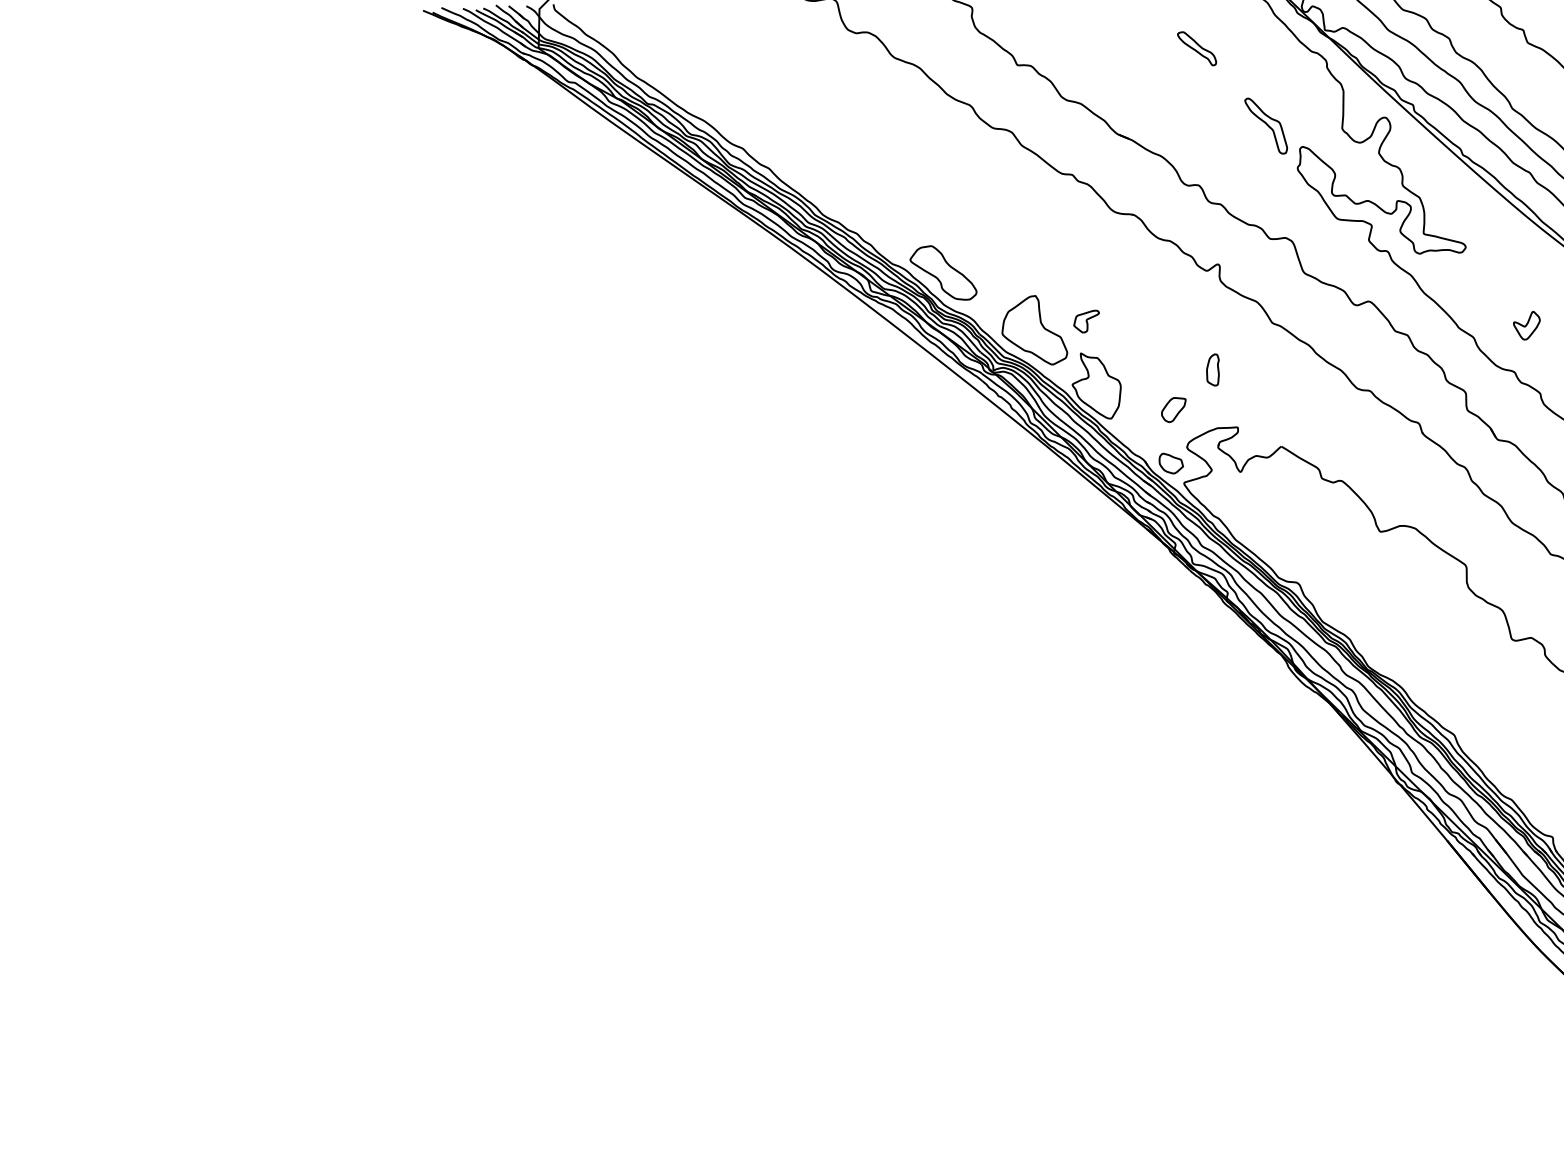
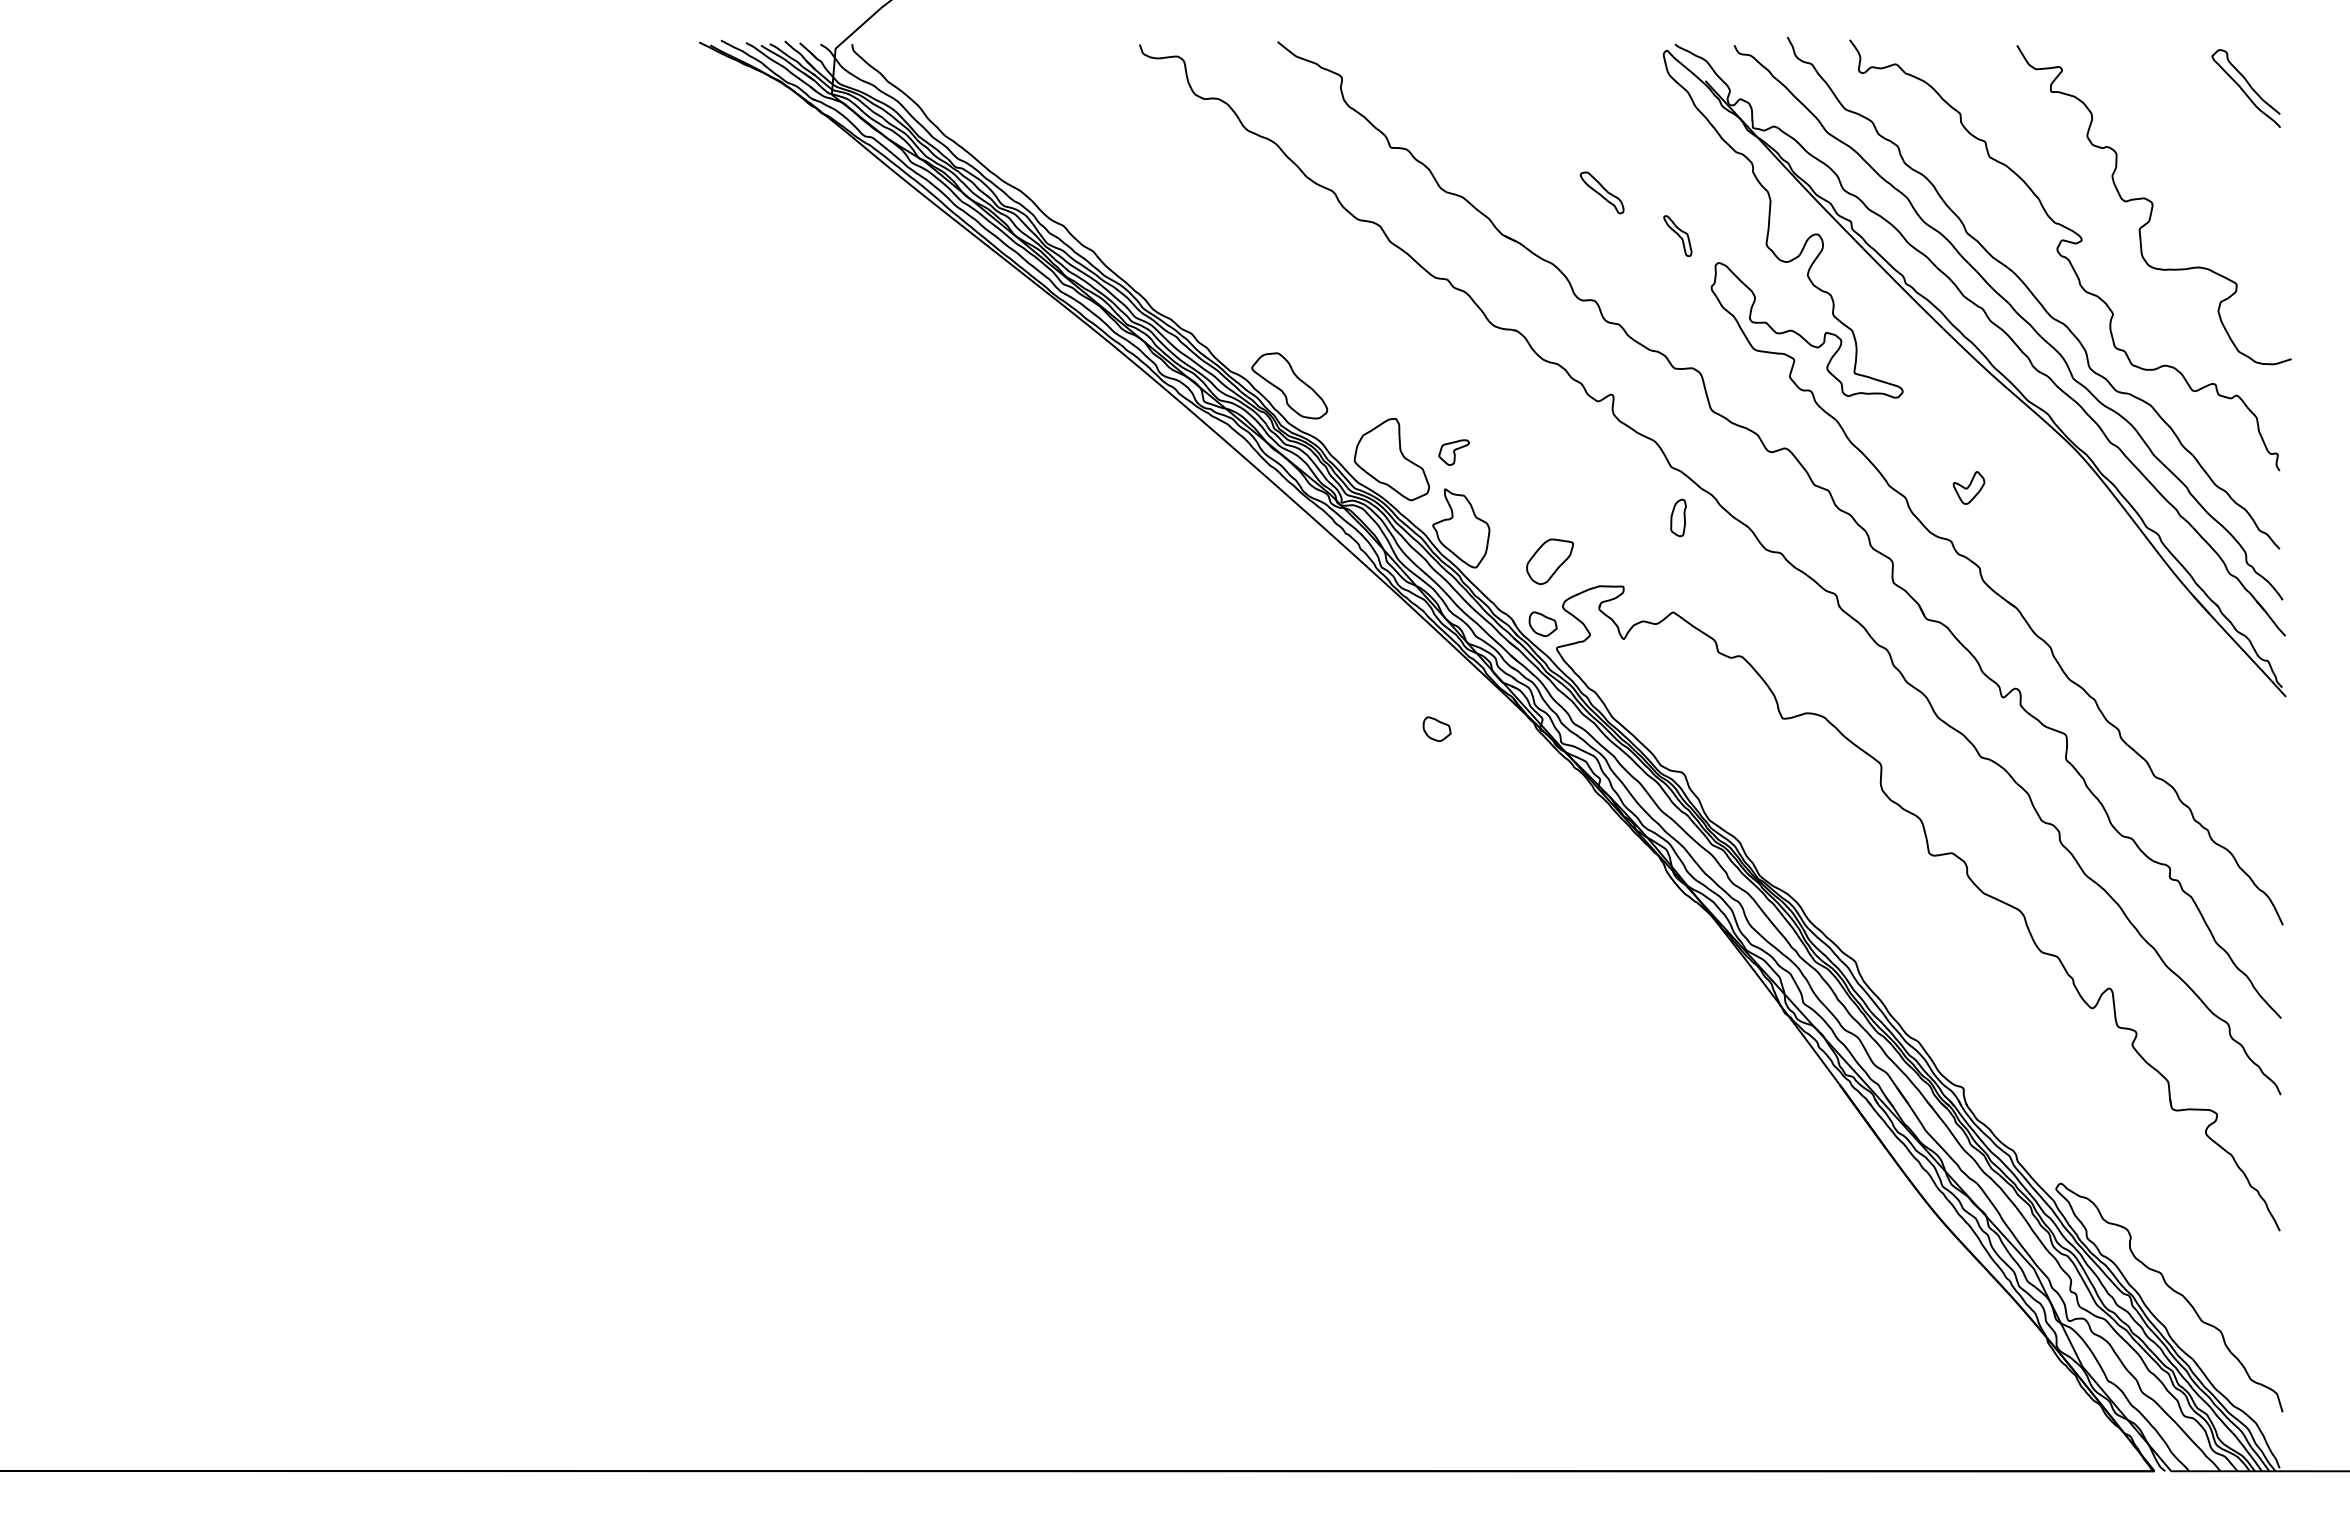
part: (1196, 48) -> (1601, 192), moved
part: (1266, 125) -> (1677, 235), size x0.6
part: (1213, 369) -> (1678, 517), moved
part: (1173, 409) -> (1549, 561), size x1.6
part: (1085, 558) -> (1436, 729), added

